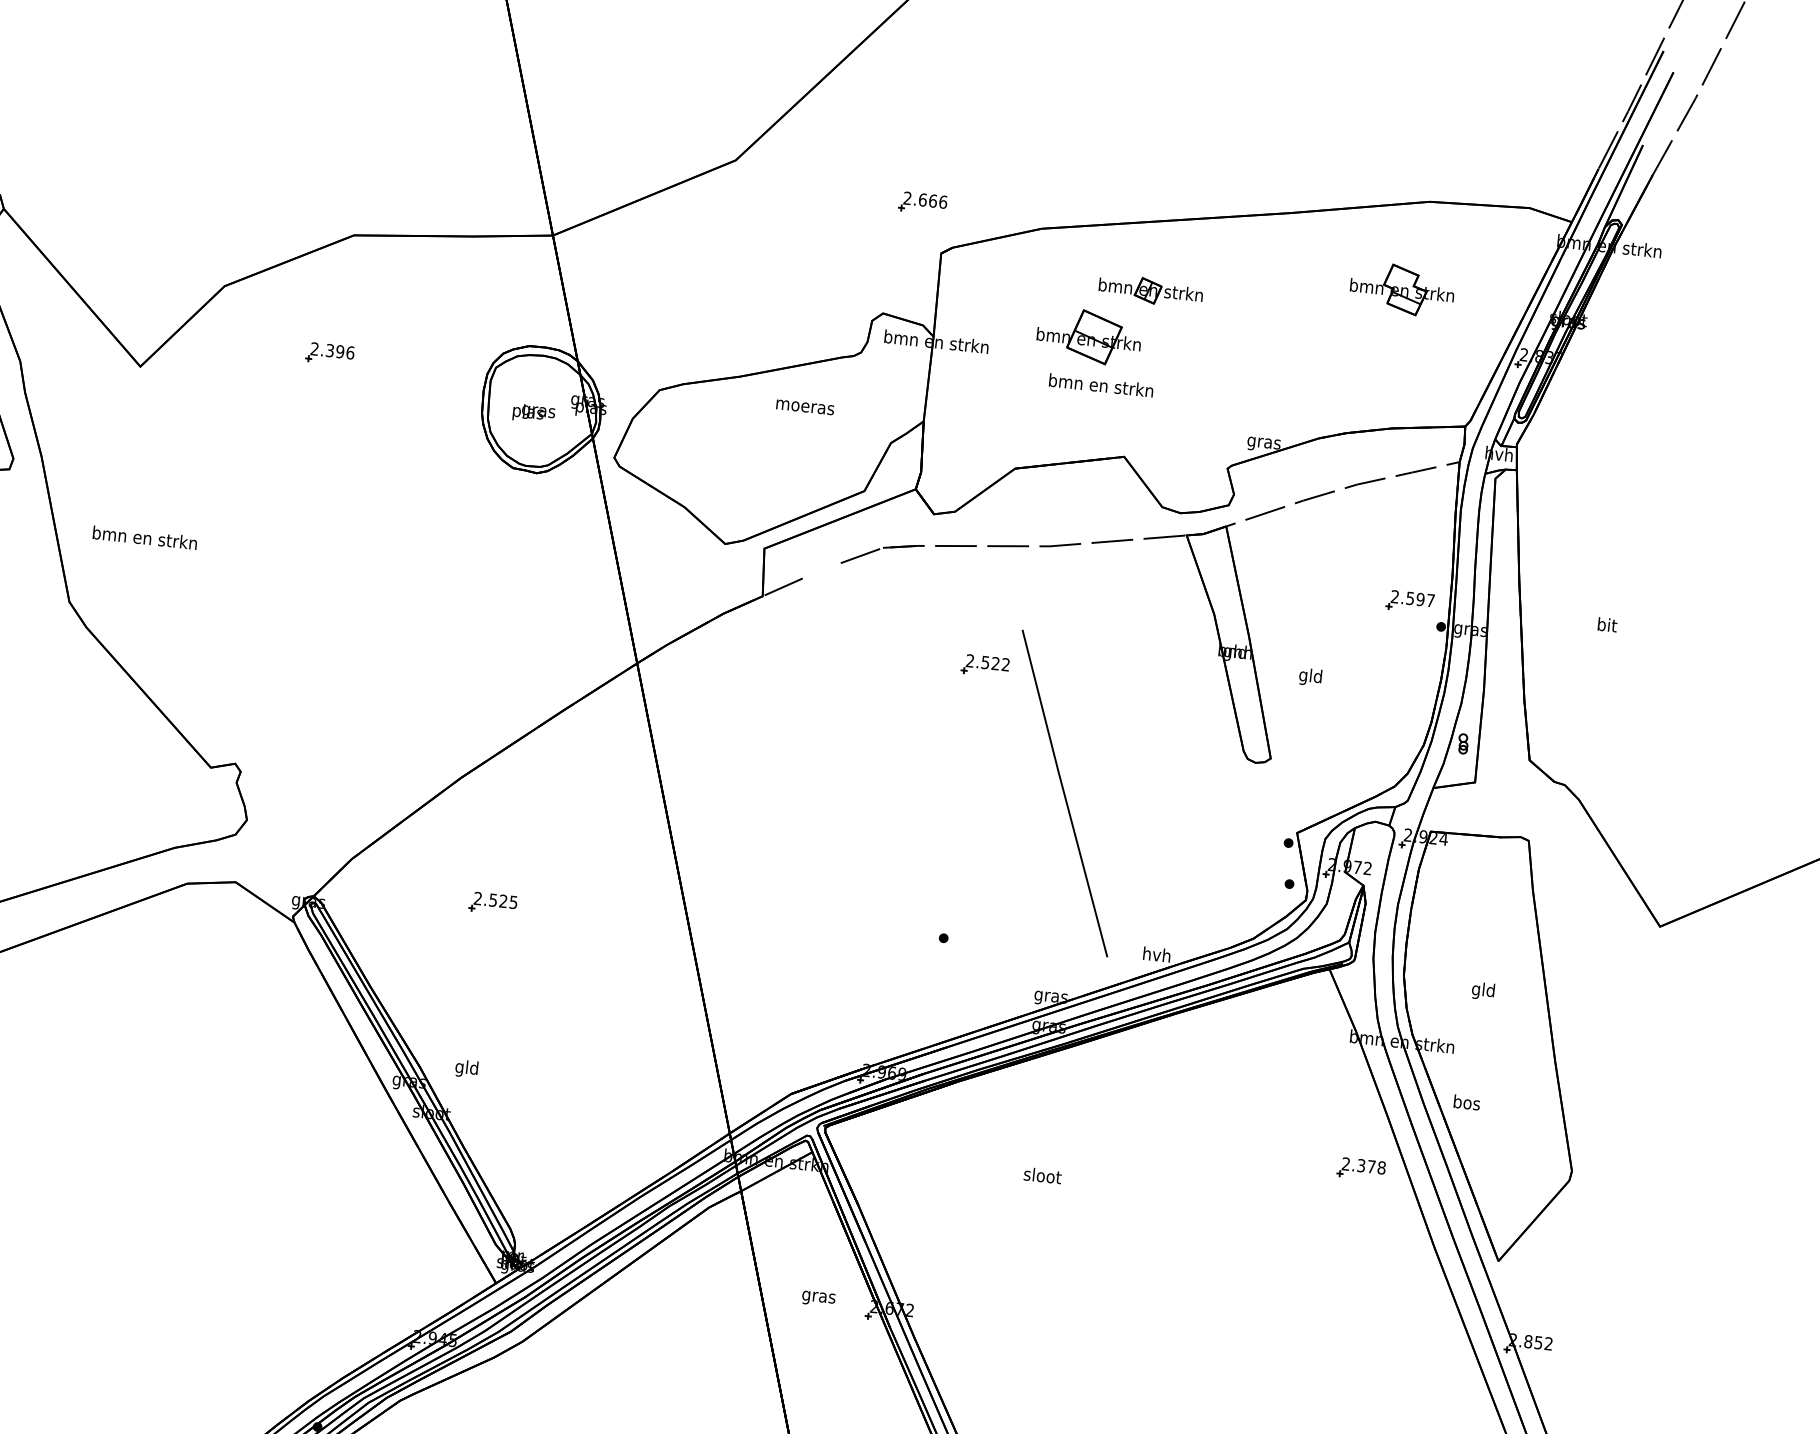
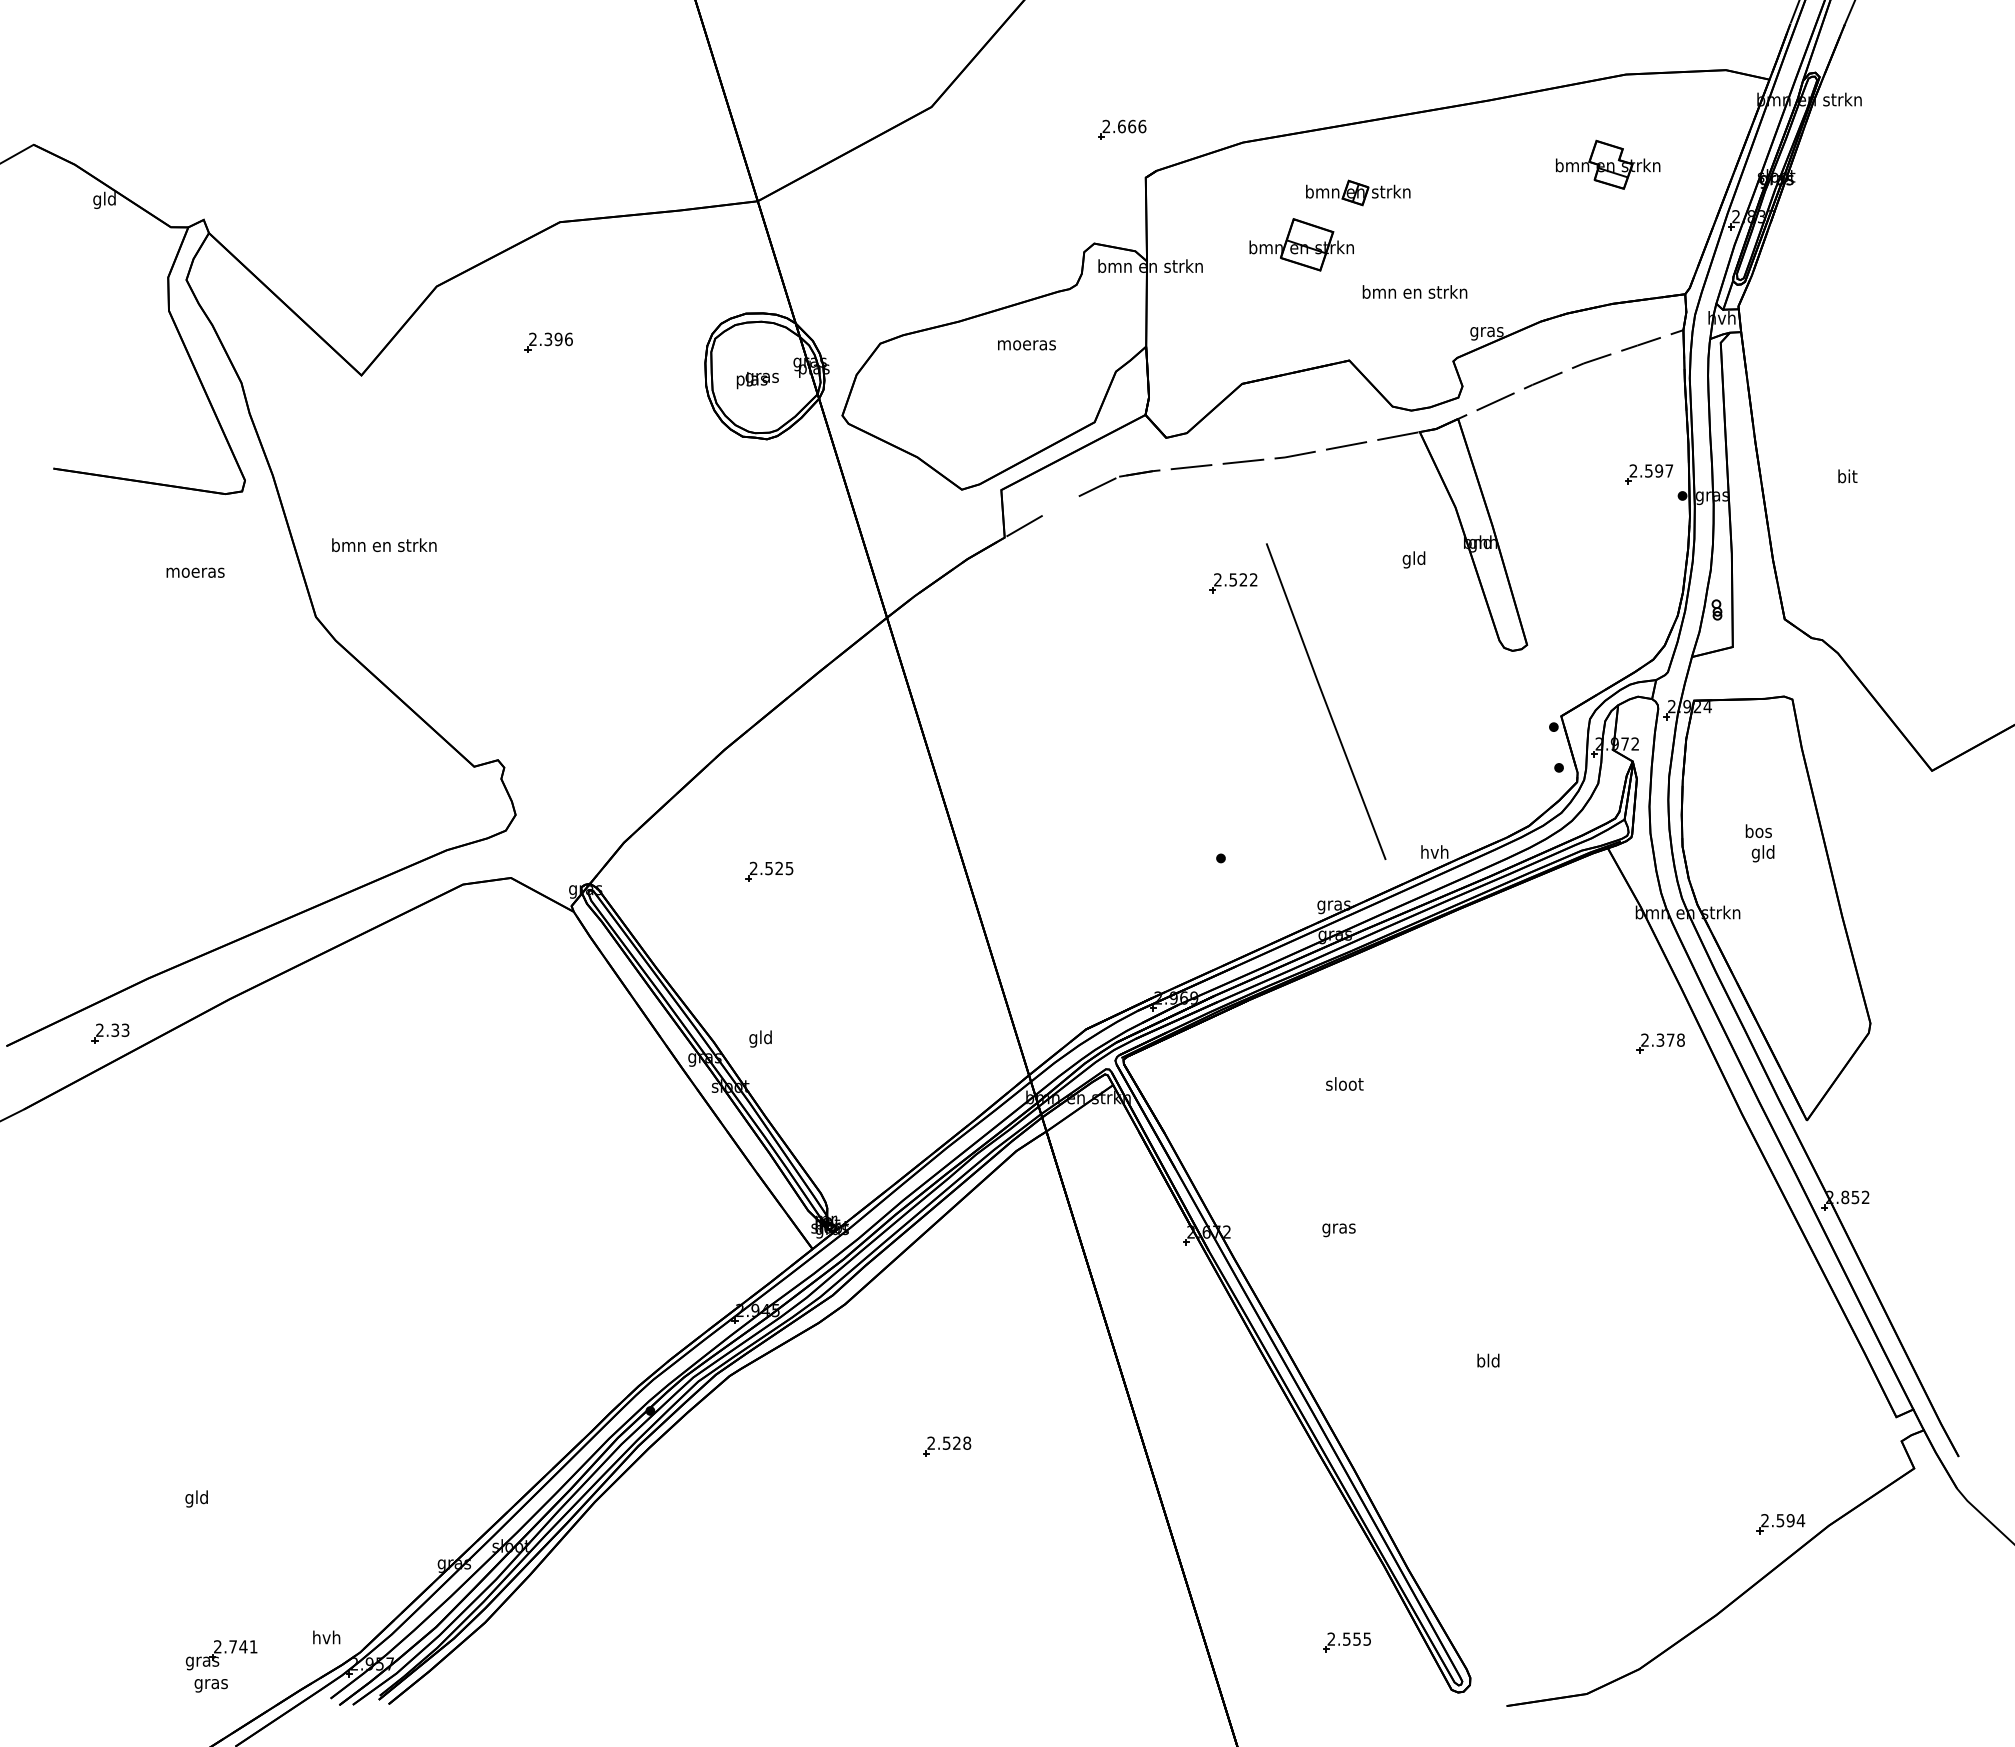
text: (1100, 384) -> (1414, 291), moved
text: (1310, 676) -> (1413, 559), moved
text: (1466, 1101) -> (1758, 830), moved
text: (818, 1299) -> (1338, 1230), moved

